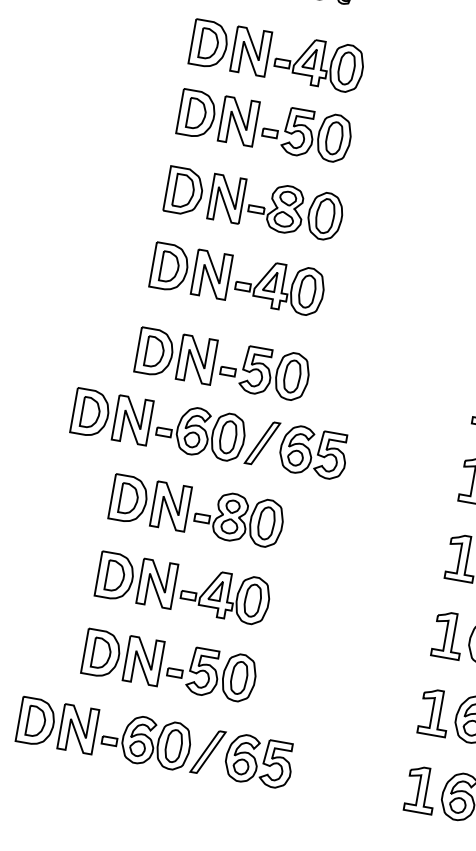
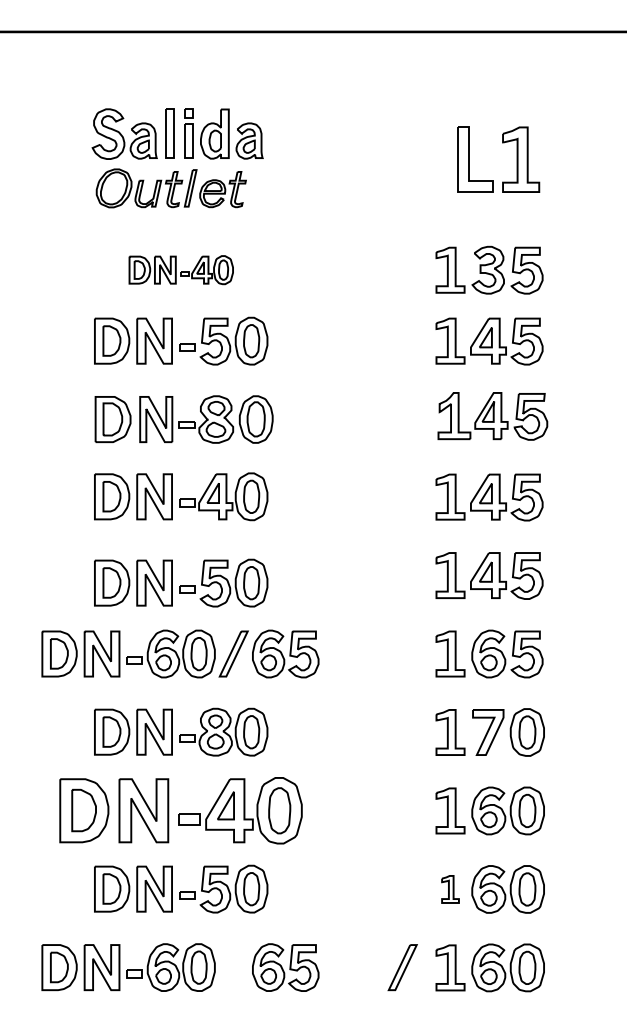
part: (277, 55) -> (181, 269), size x0.6
part: (183, 588) -> (181, 810), size x1.4
part: (435, 712) -> (450, 889), size x0.6
part: (207, 751) -> (402, 967), moved

